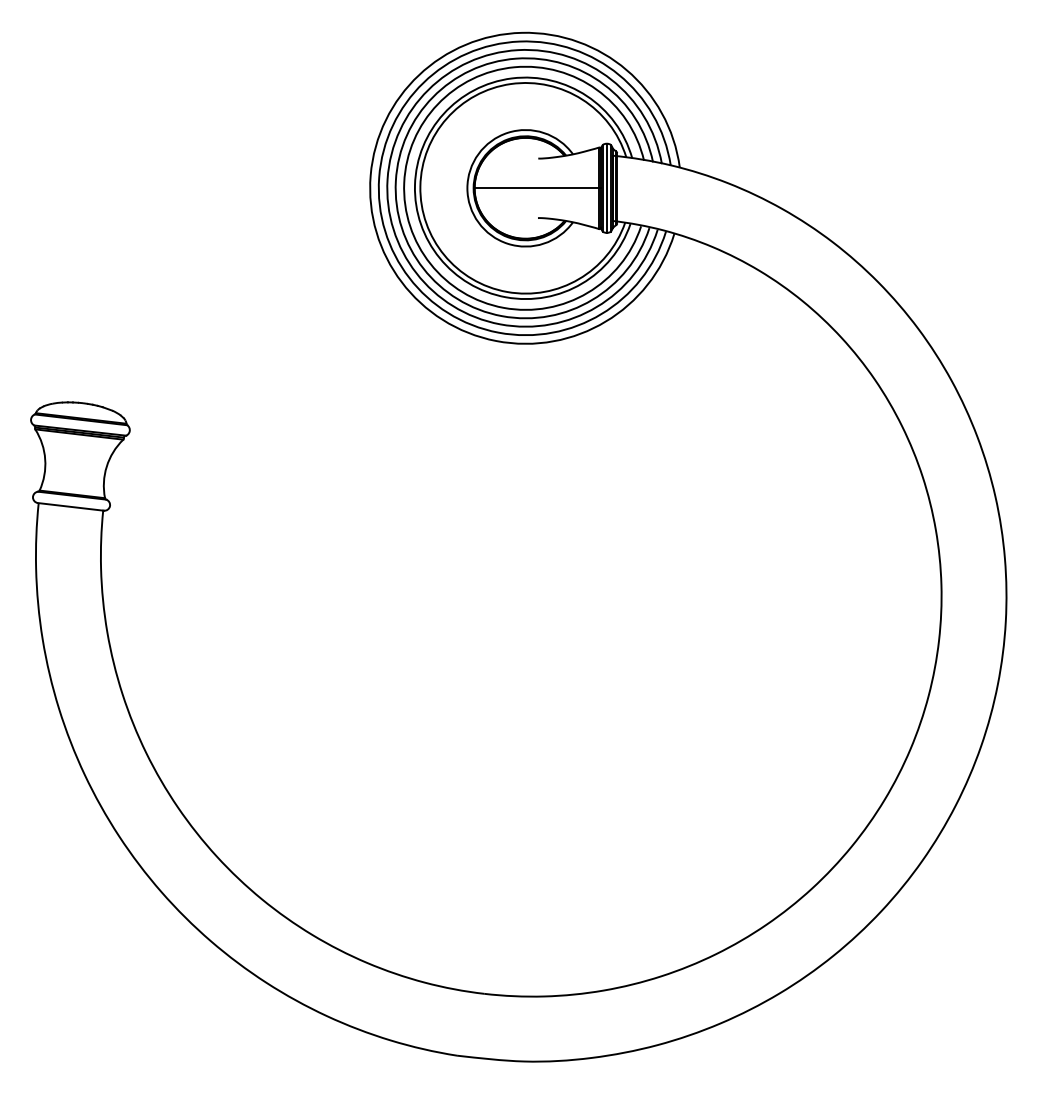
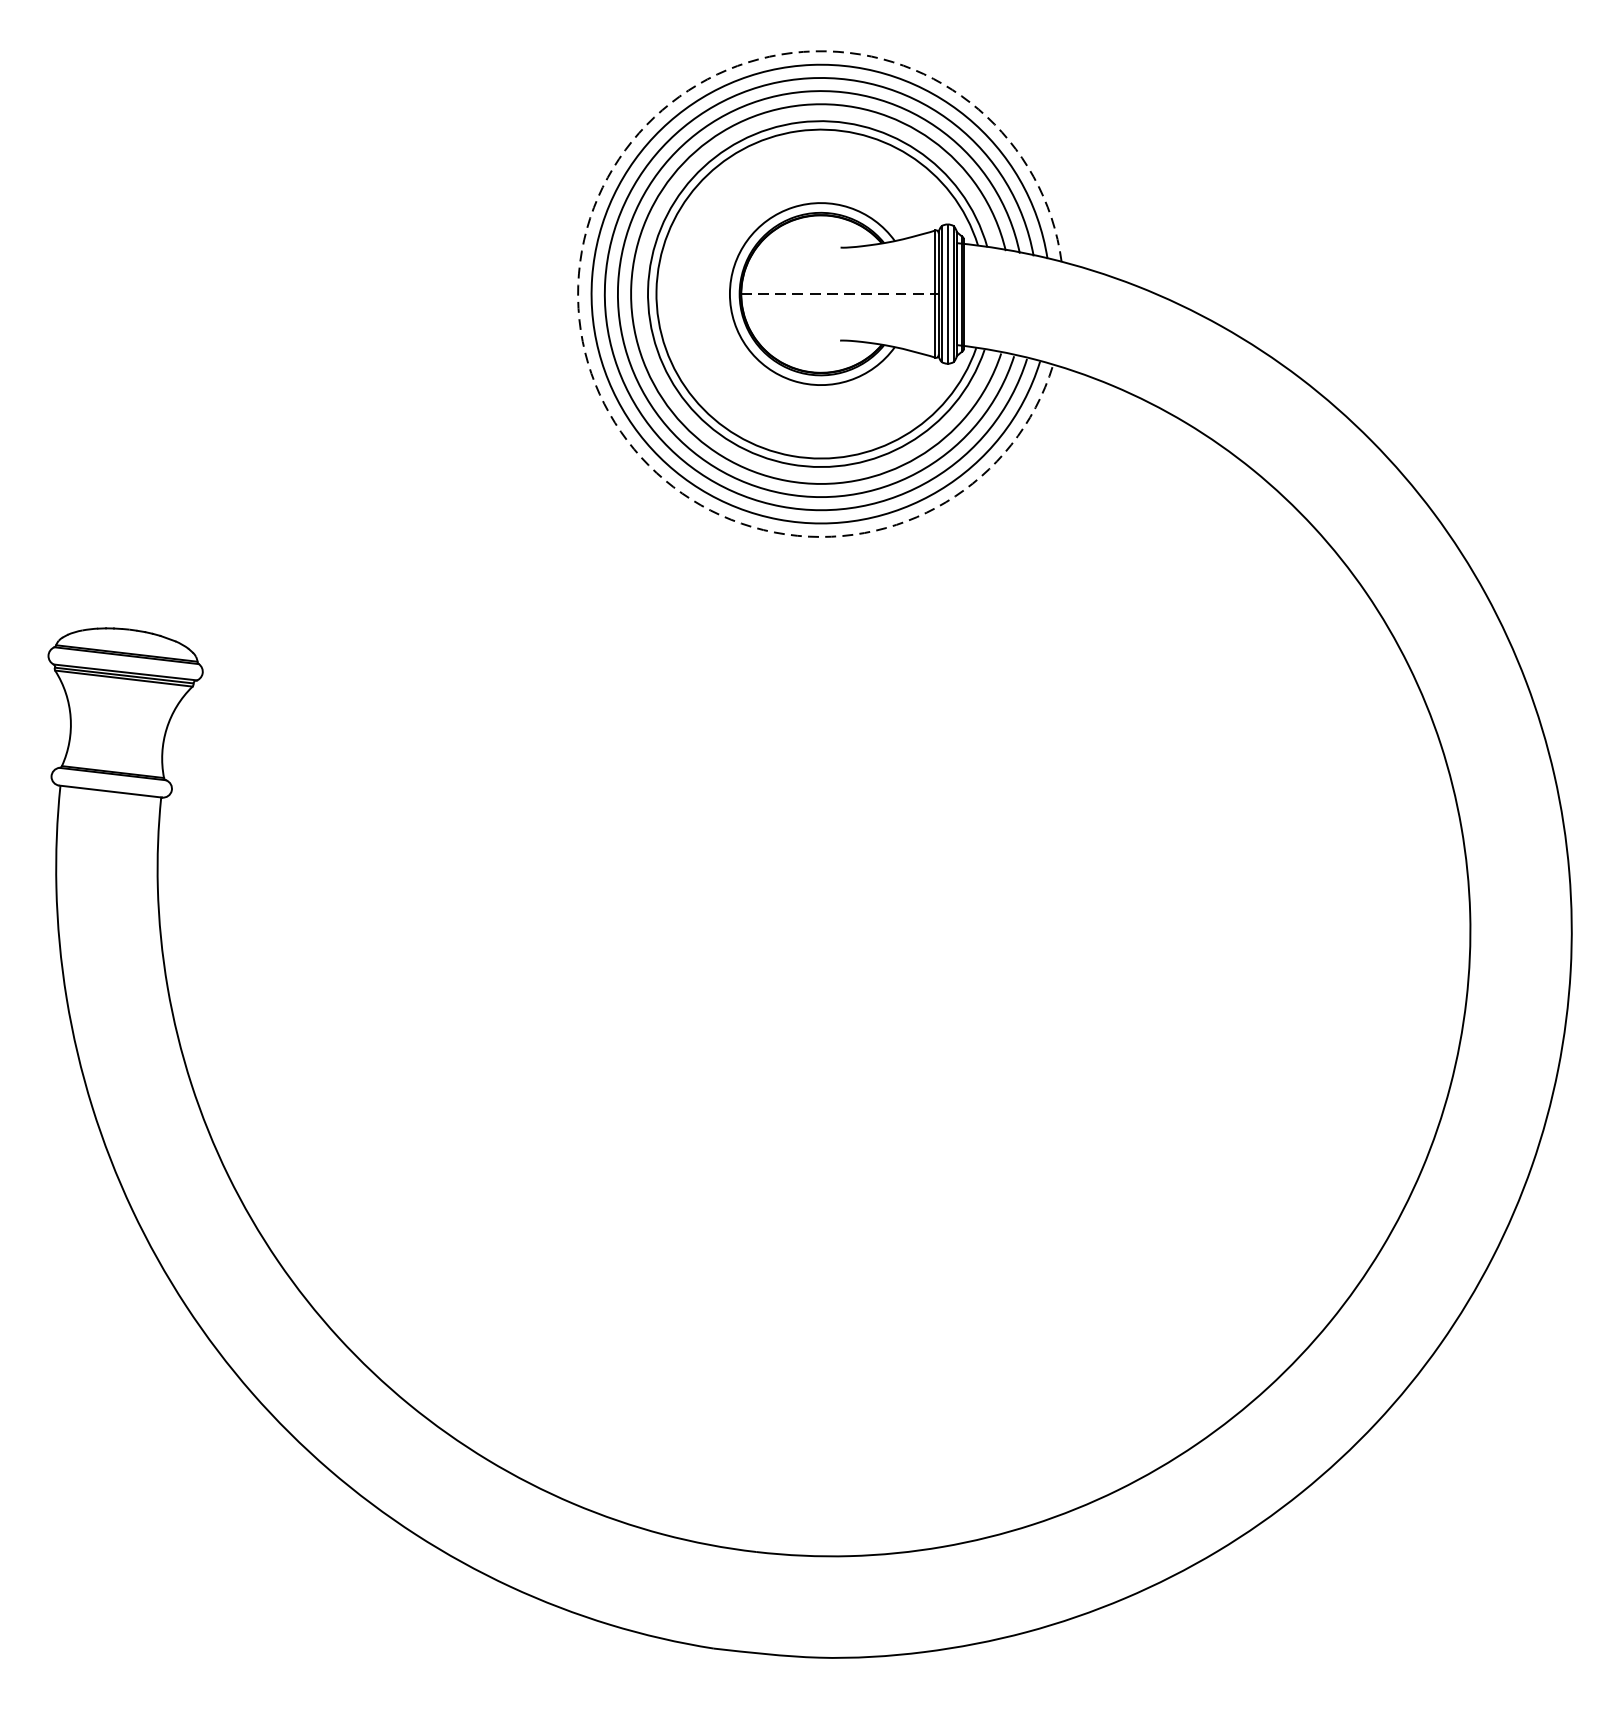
arc: (370, 175) -> (578, 274), solid -> dashed
line: (538, 188) -> (840, 294), solid -> dashed

